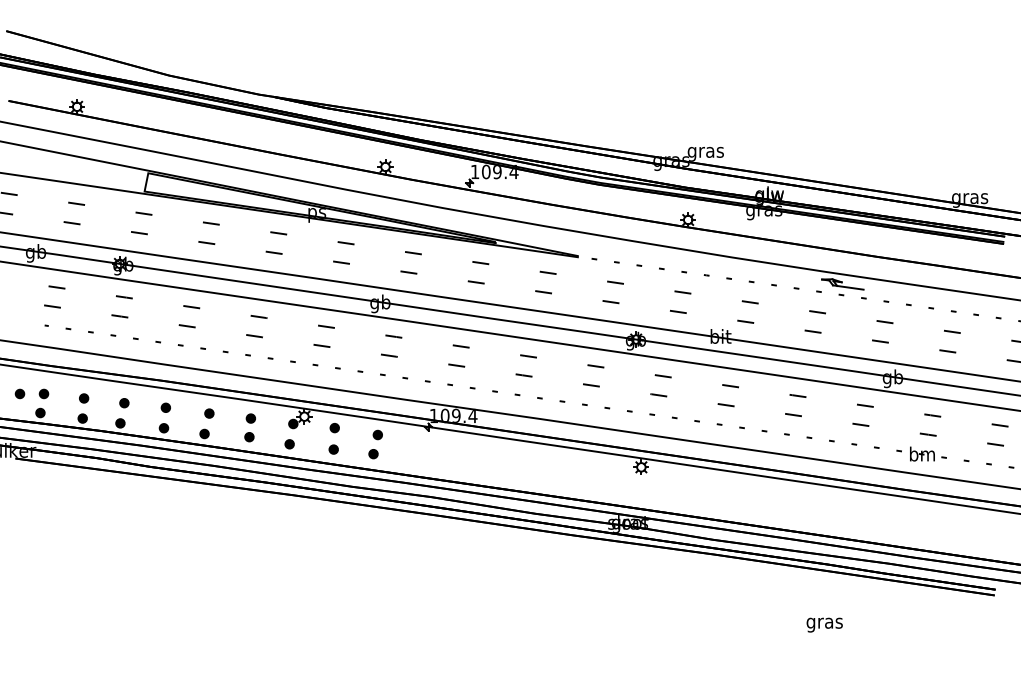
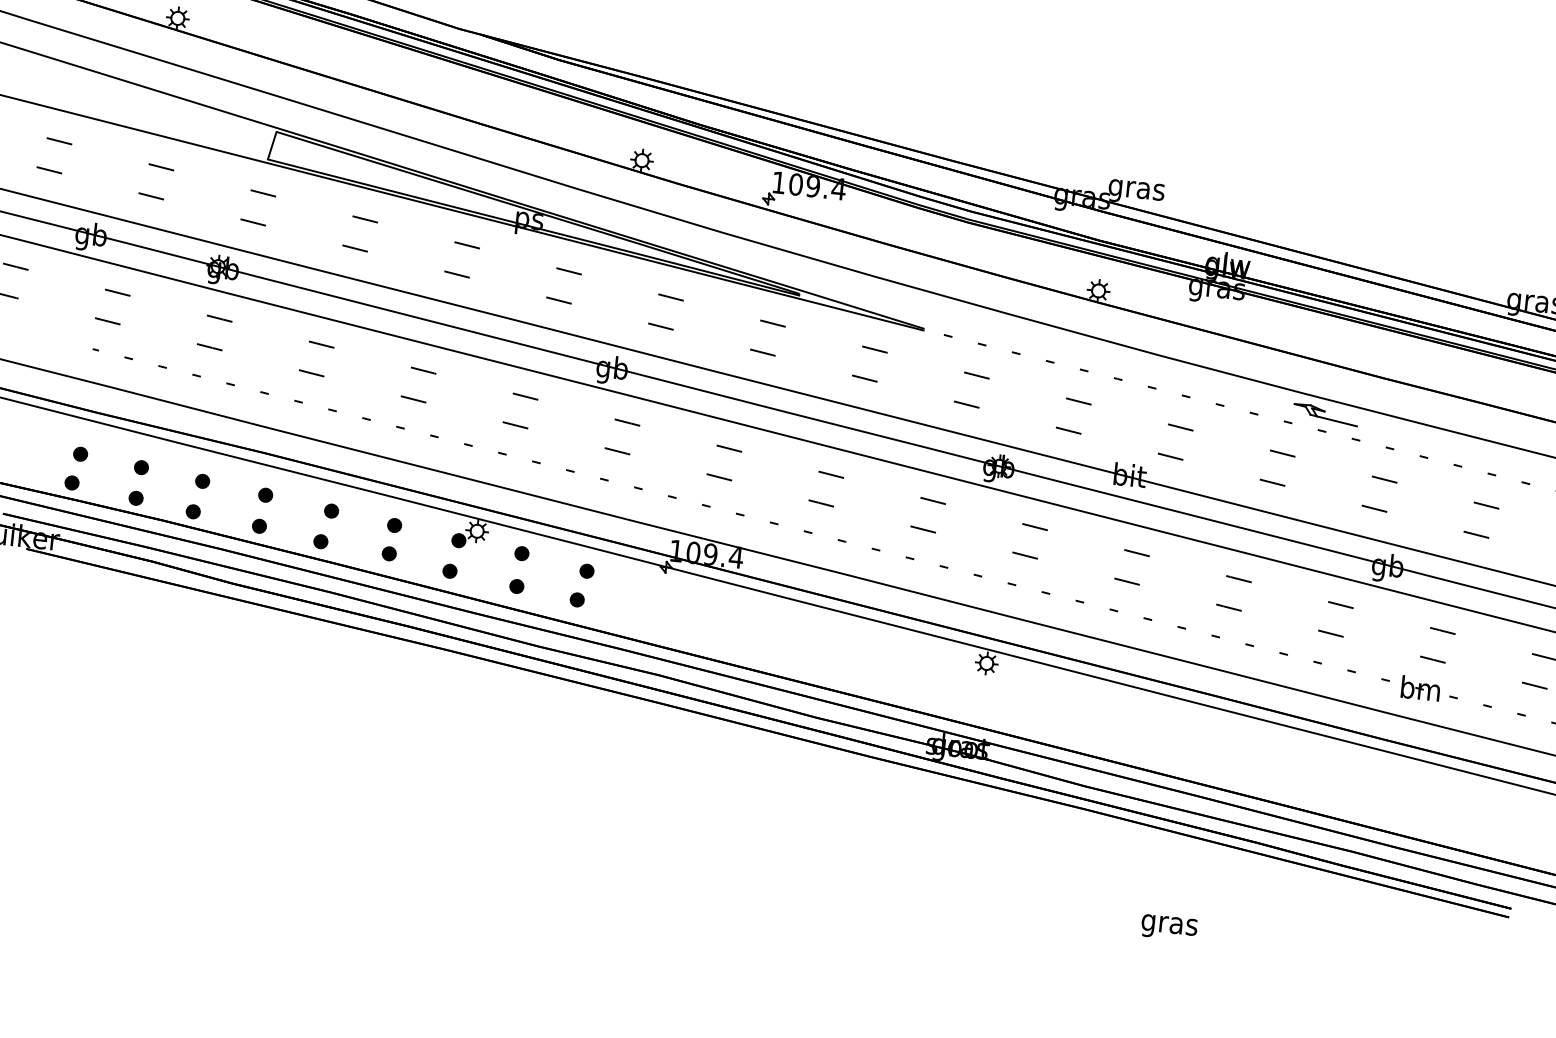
part: (19, 393) -> (43, 449), removed
text: (824, 624) -> (1169, 926), moved

